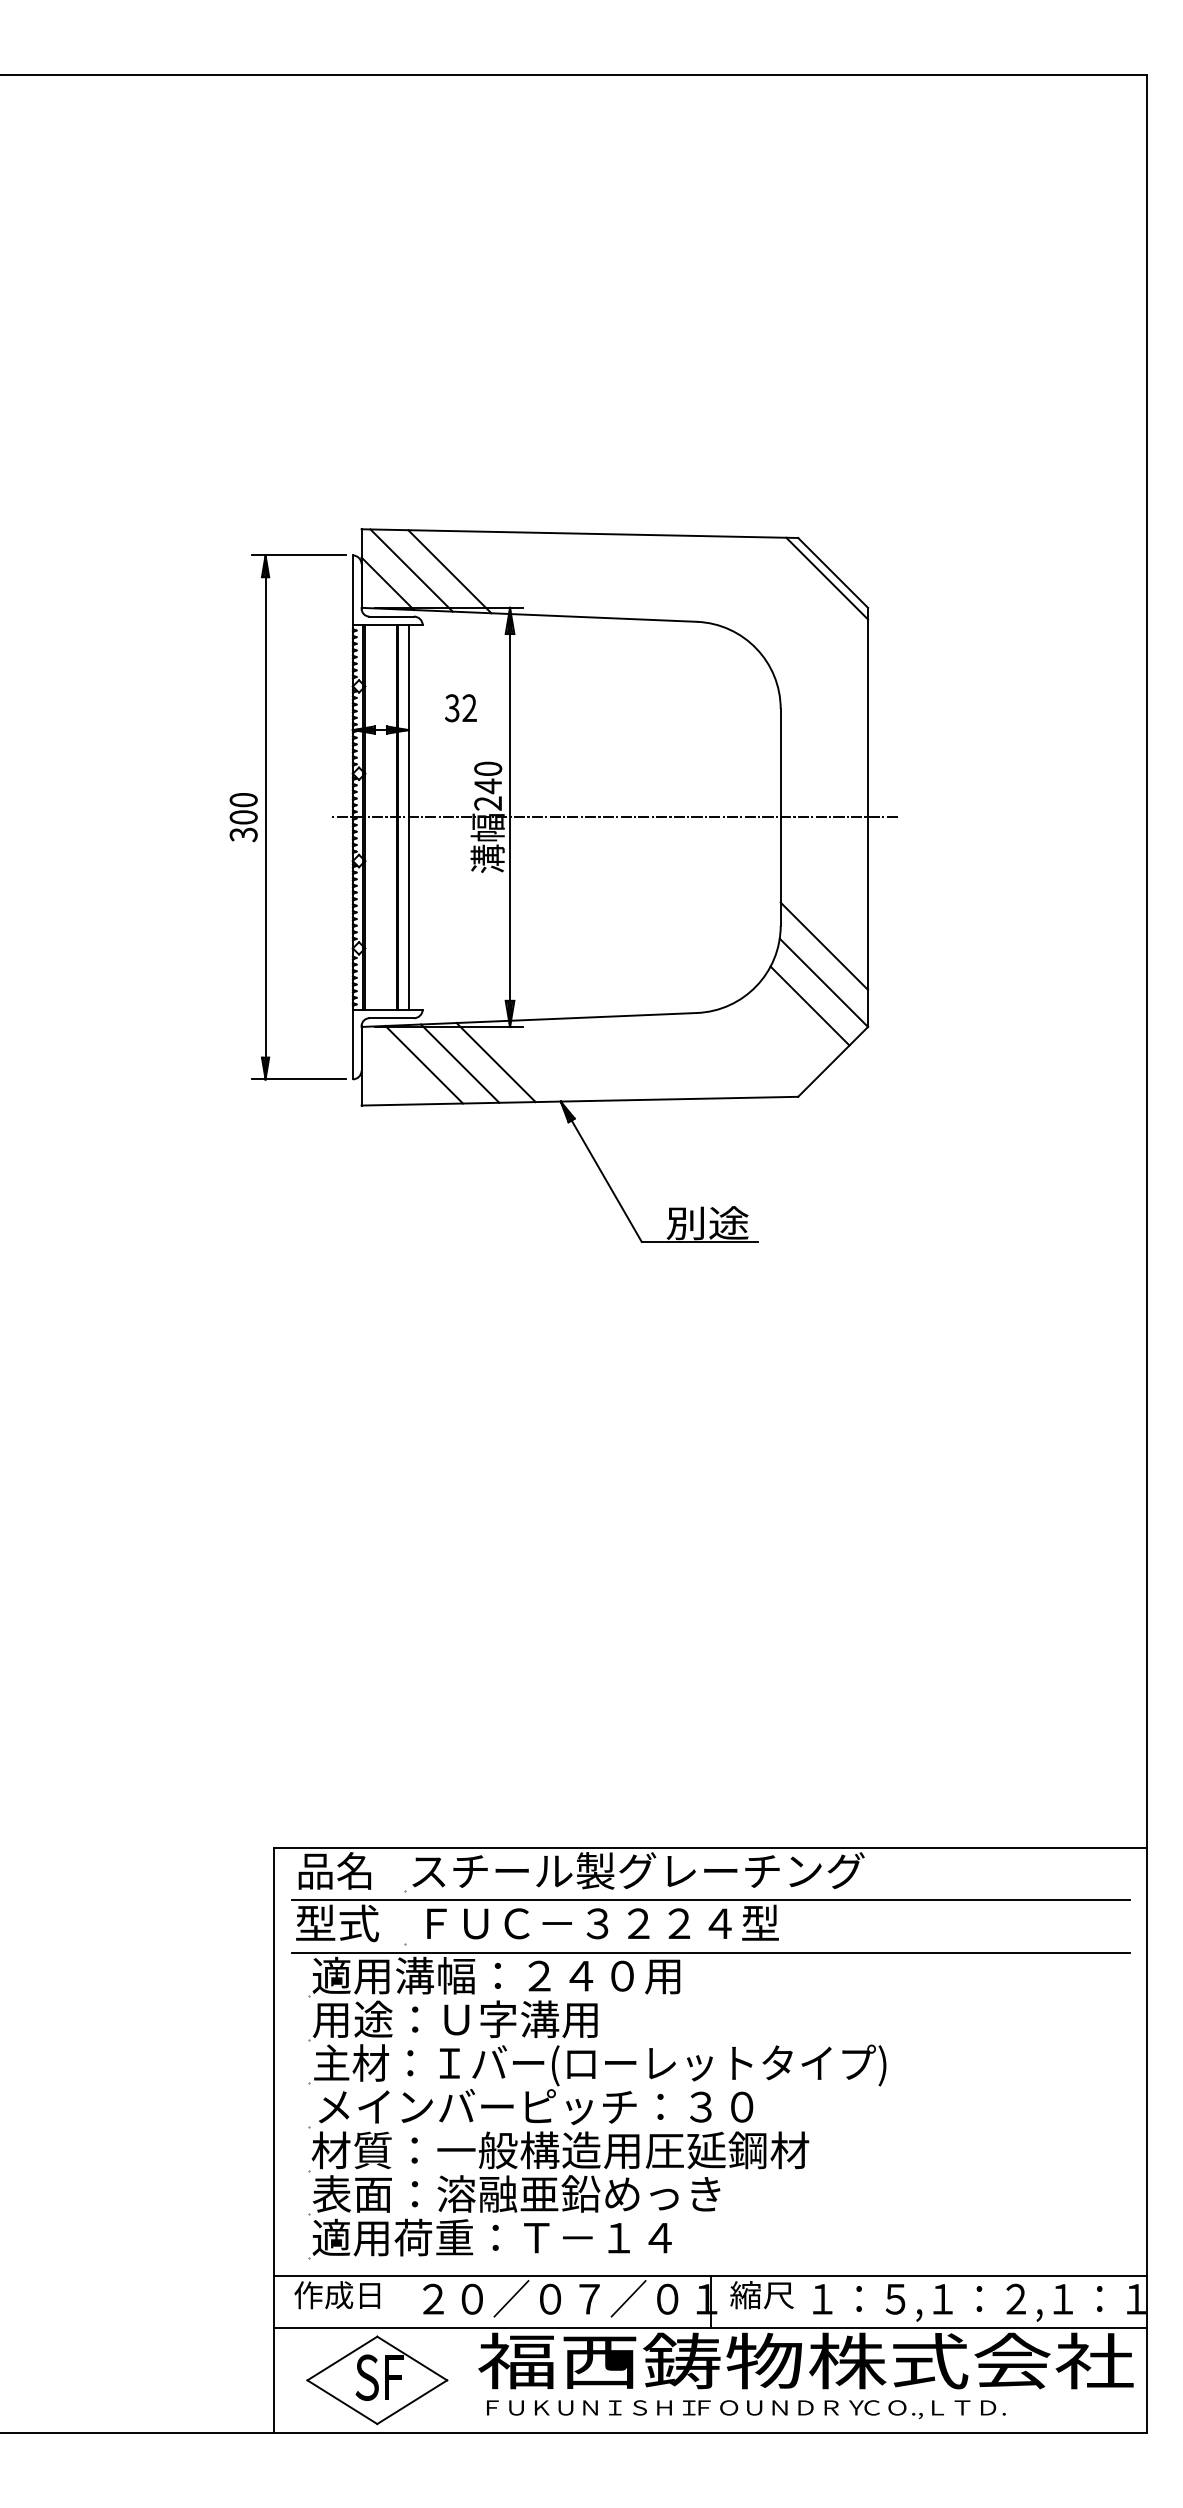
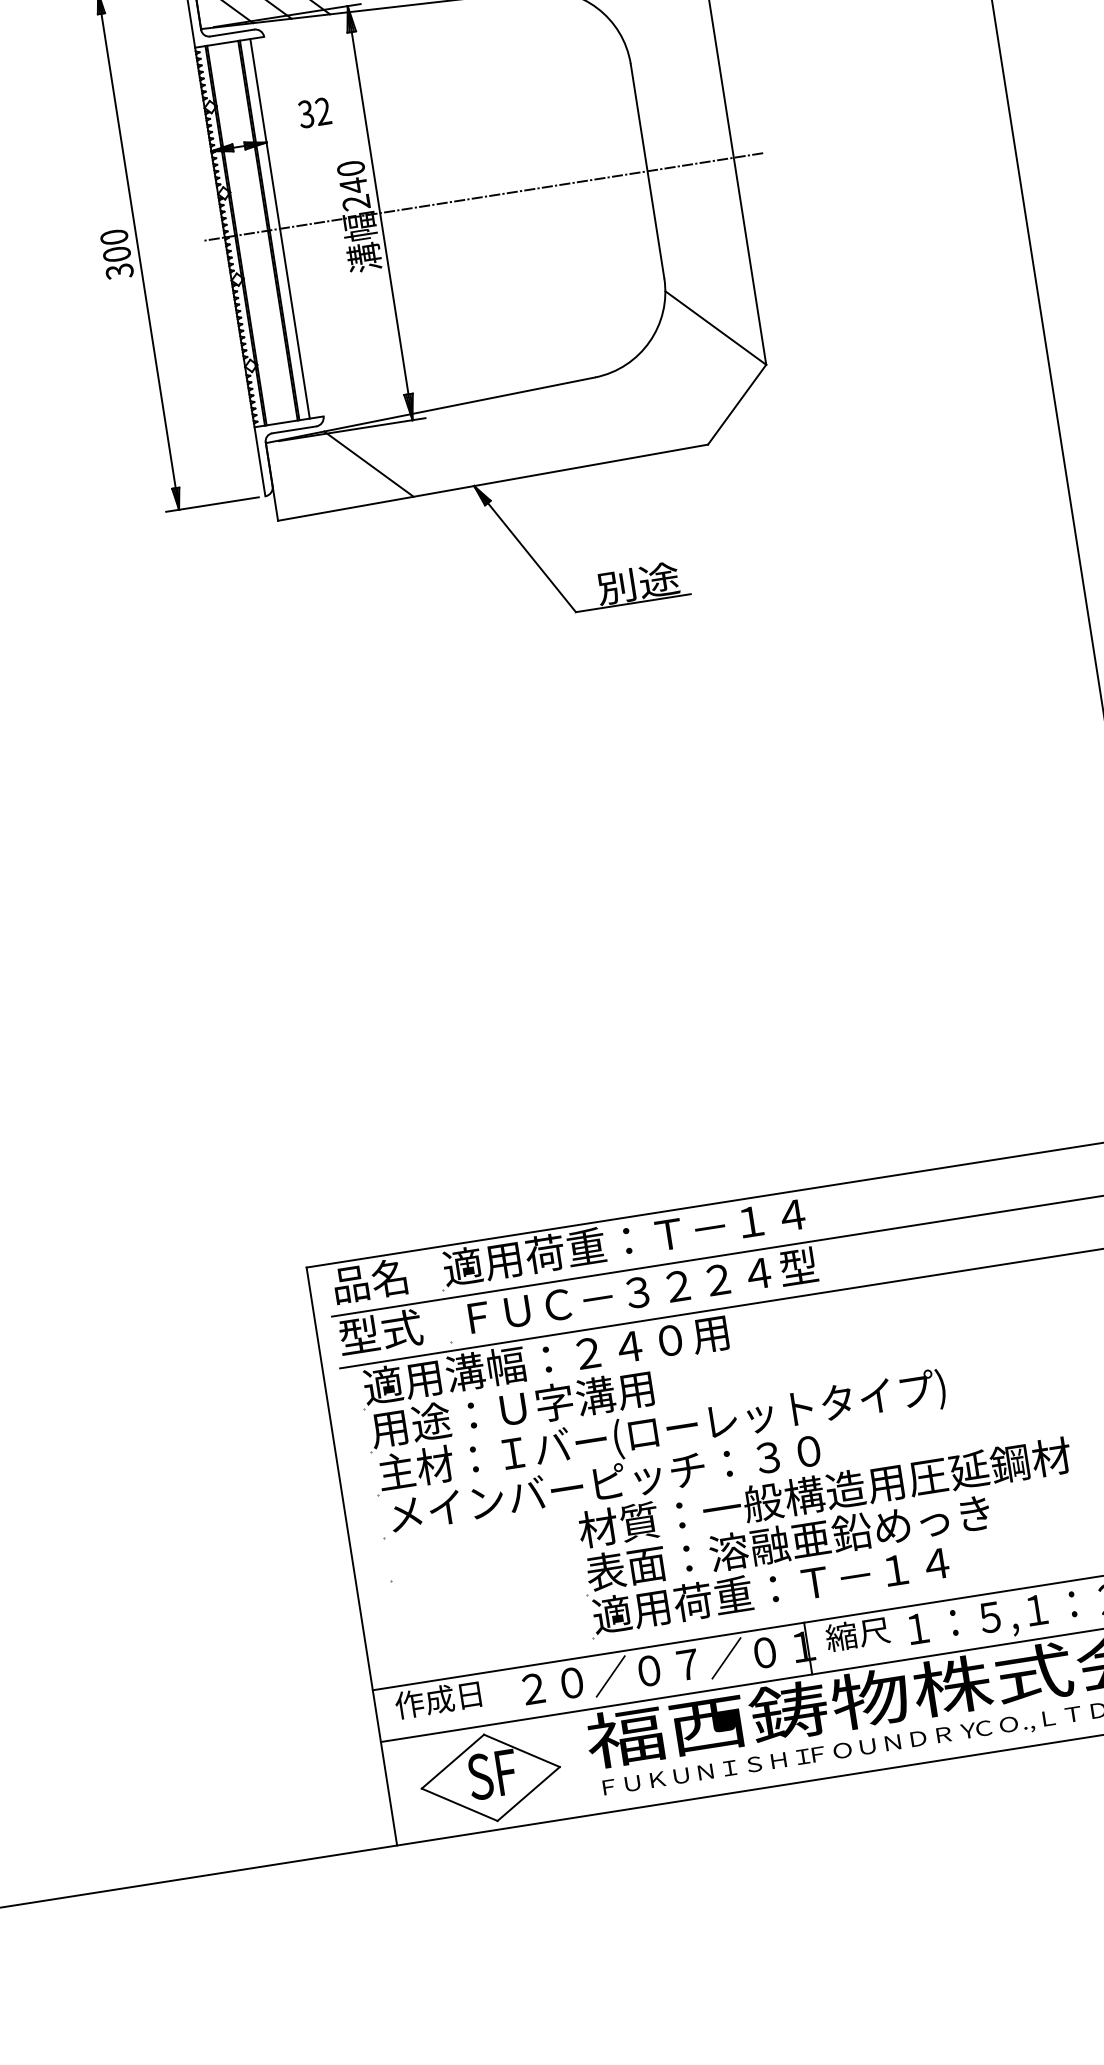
line: (824, 945) -> (710, 291), removed
line: (809, 1005) -> (705, 352), removed
line: (495, 1062) -> (403, 457), removed
line: (424, 1064) -> (333, 470), removed
text: (636, 1870) -> (667, 1234), スチール製グレーチング -> 適用荷重：Ｔ－１４
part: (558, 2195) -> (829, 1537), moved

